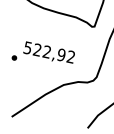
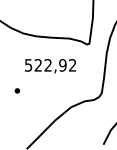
text: (49, 53) -> (50, 66), moved

